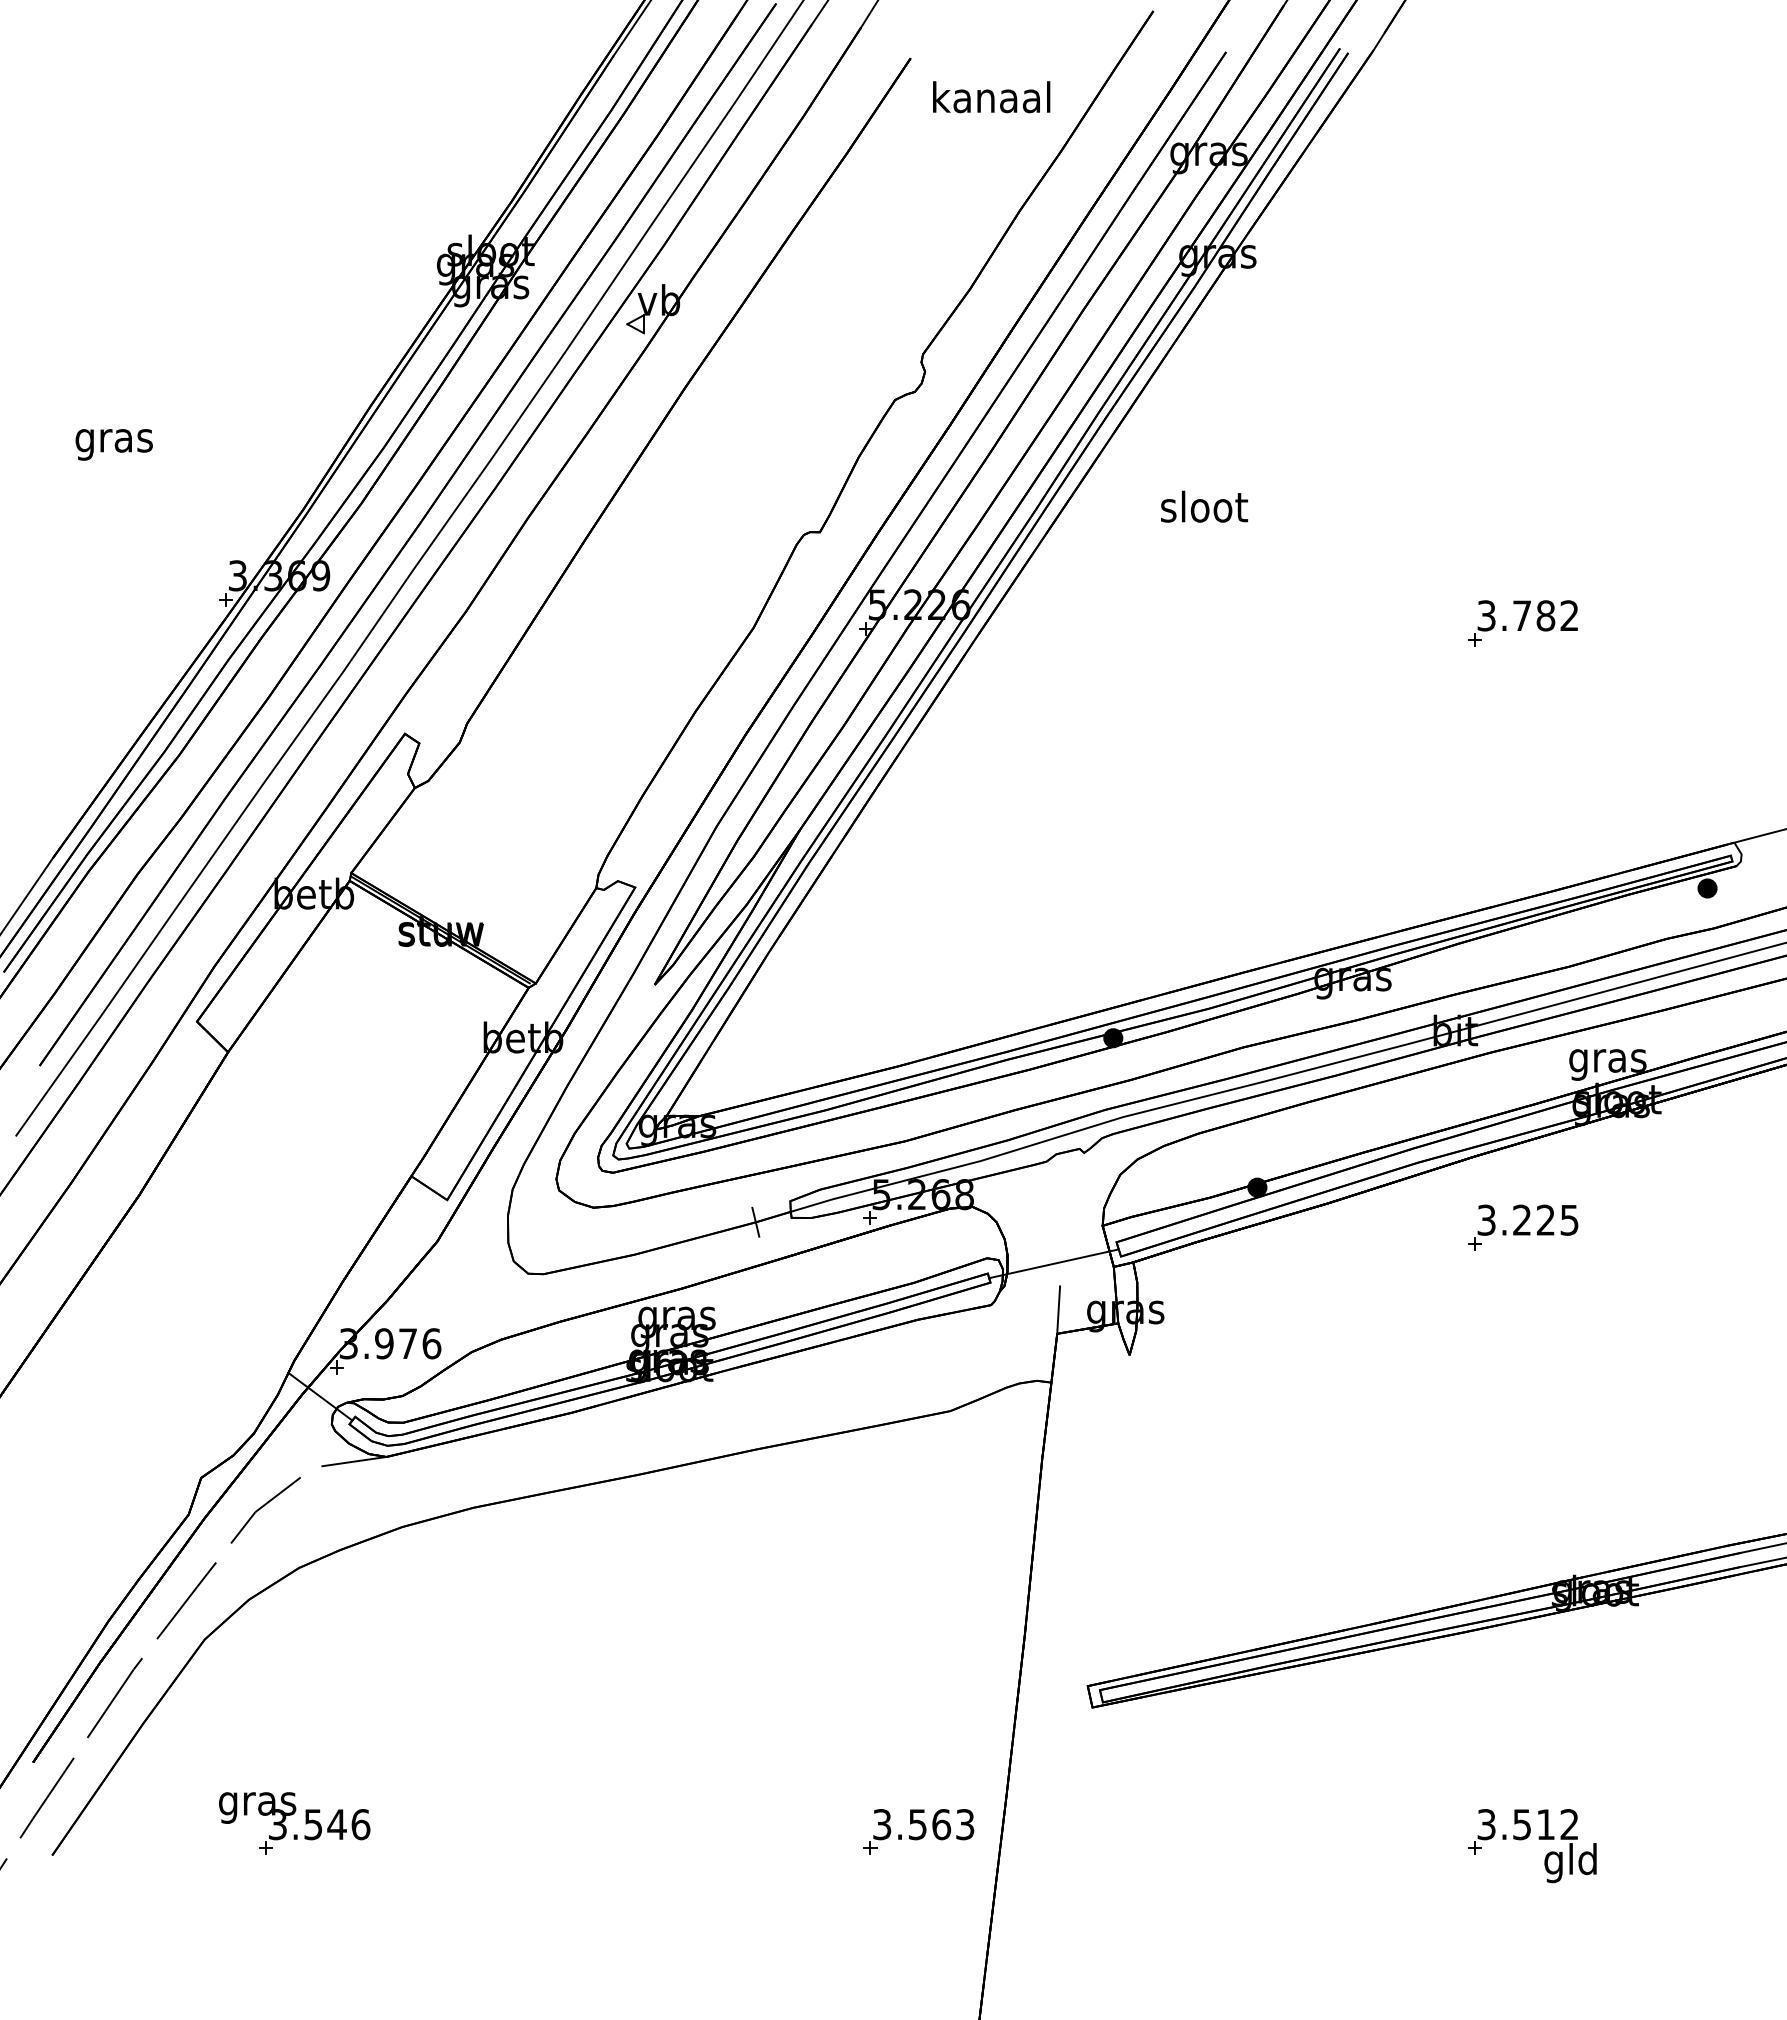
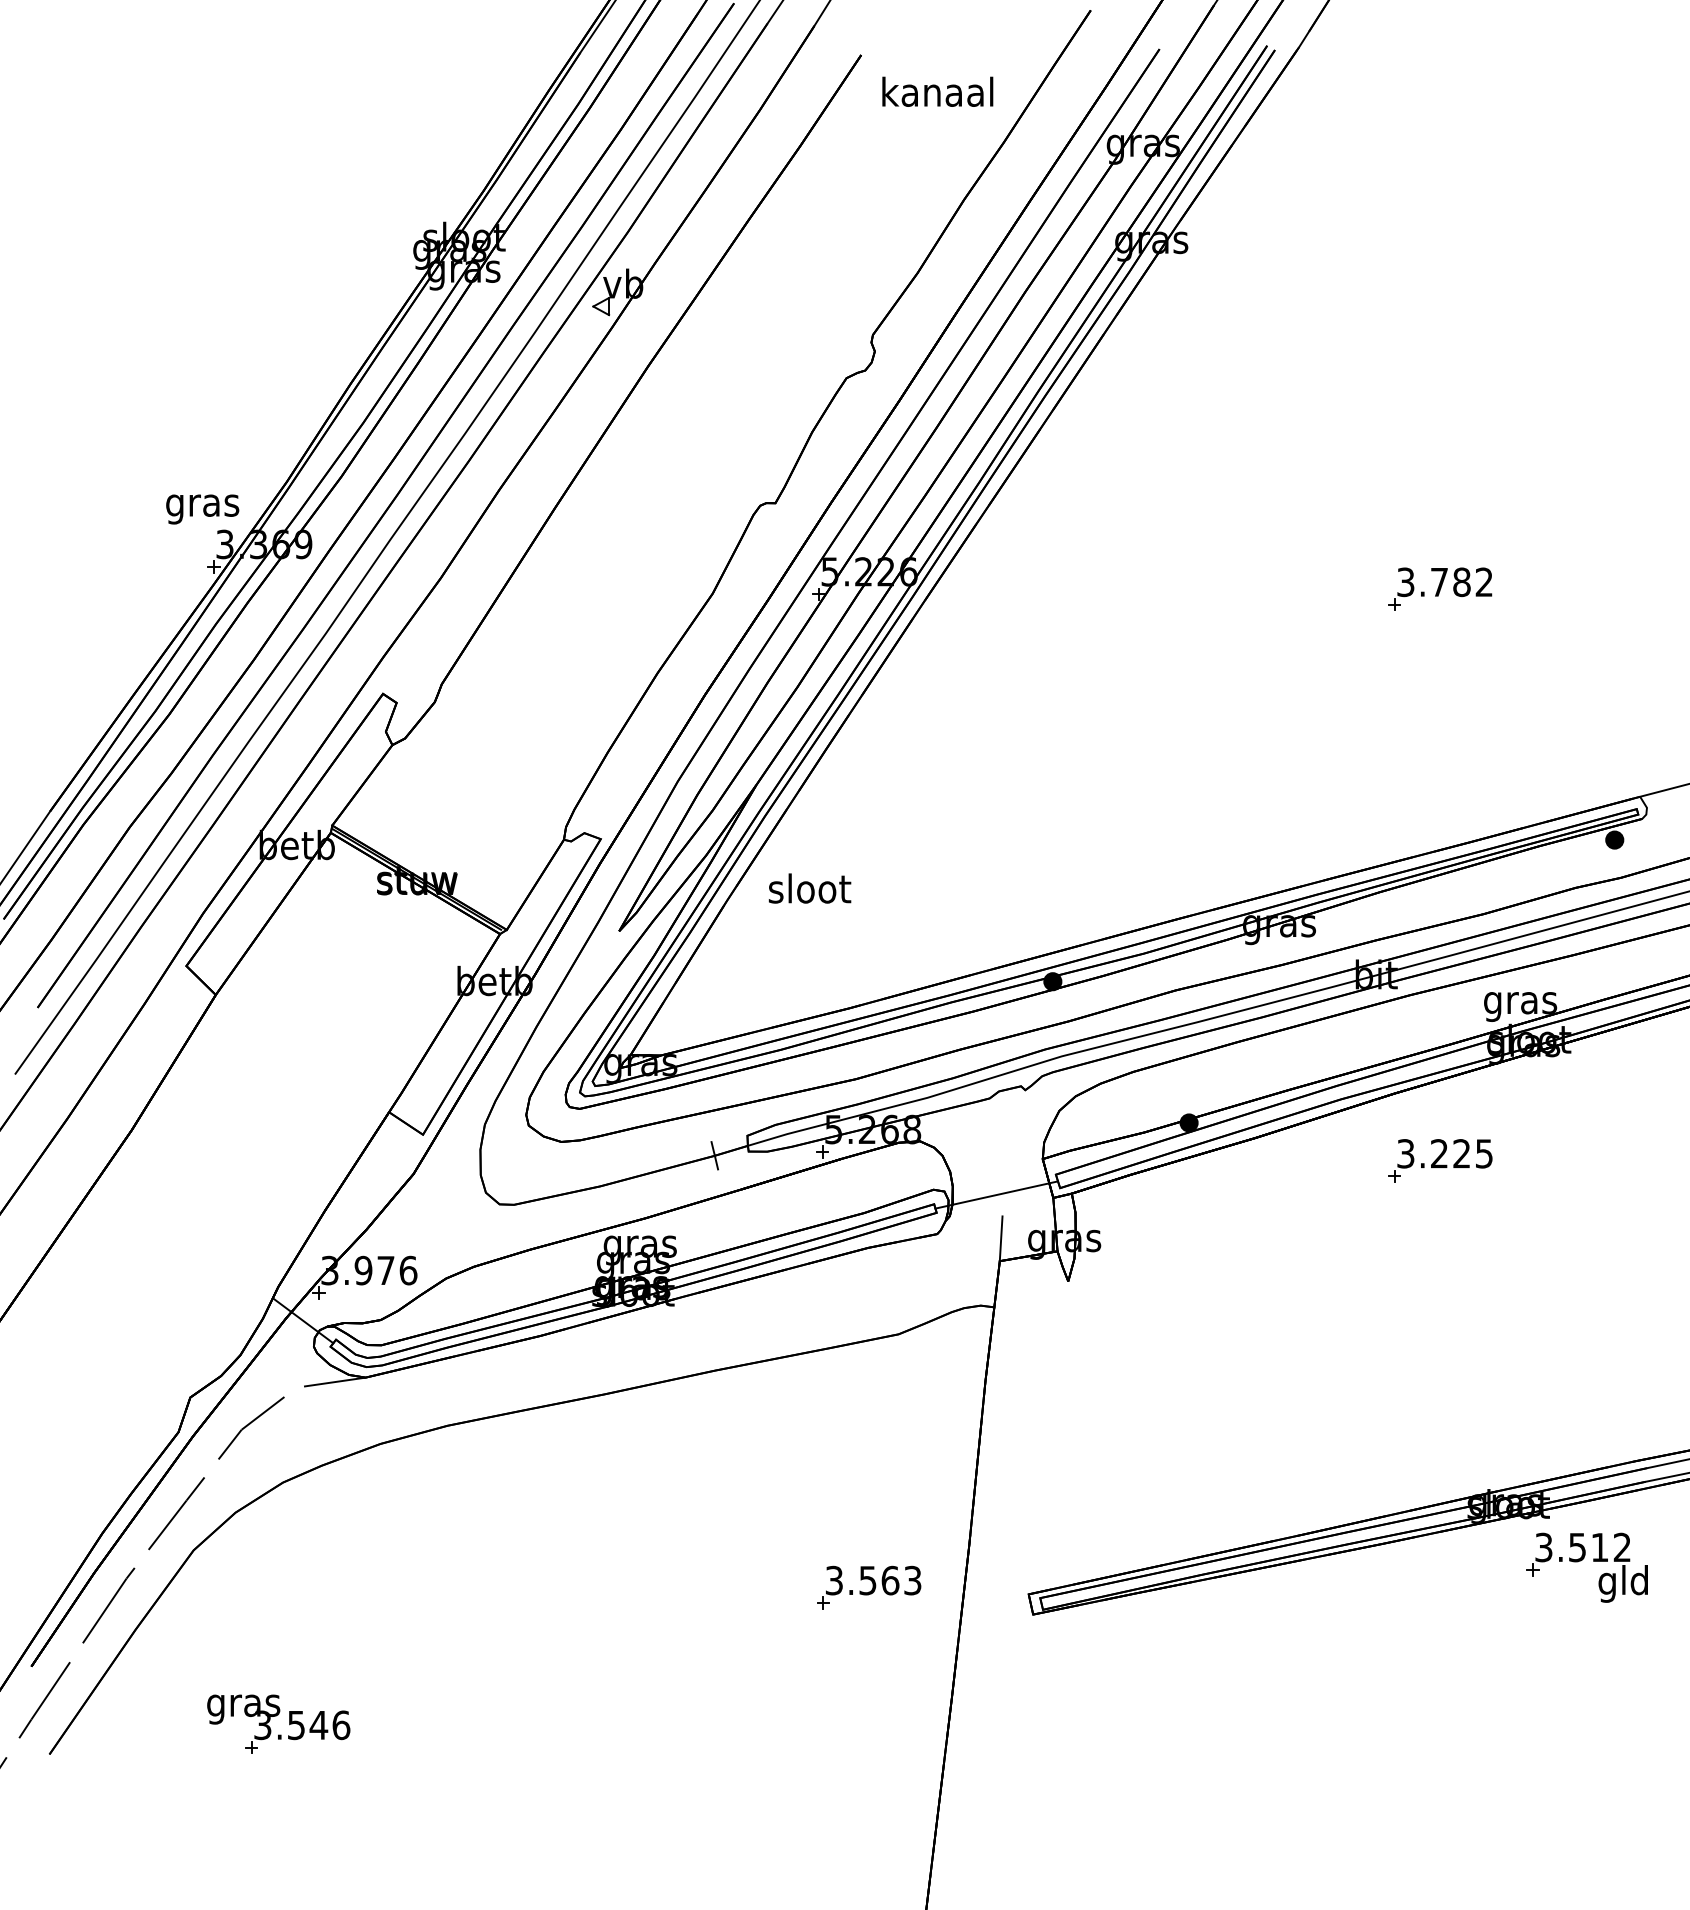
text: (113, 444) -> (201, 509), moved
text: (1204, 506) -> (810, 888), moved
part: (918, 1831) -> (868, 1587), moved
part: (1538, 1839) -> (1592, 1561), moved

